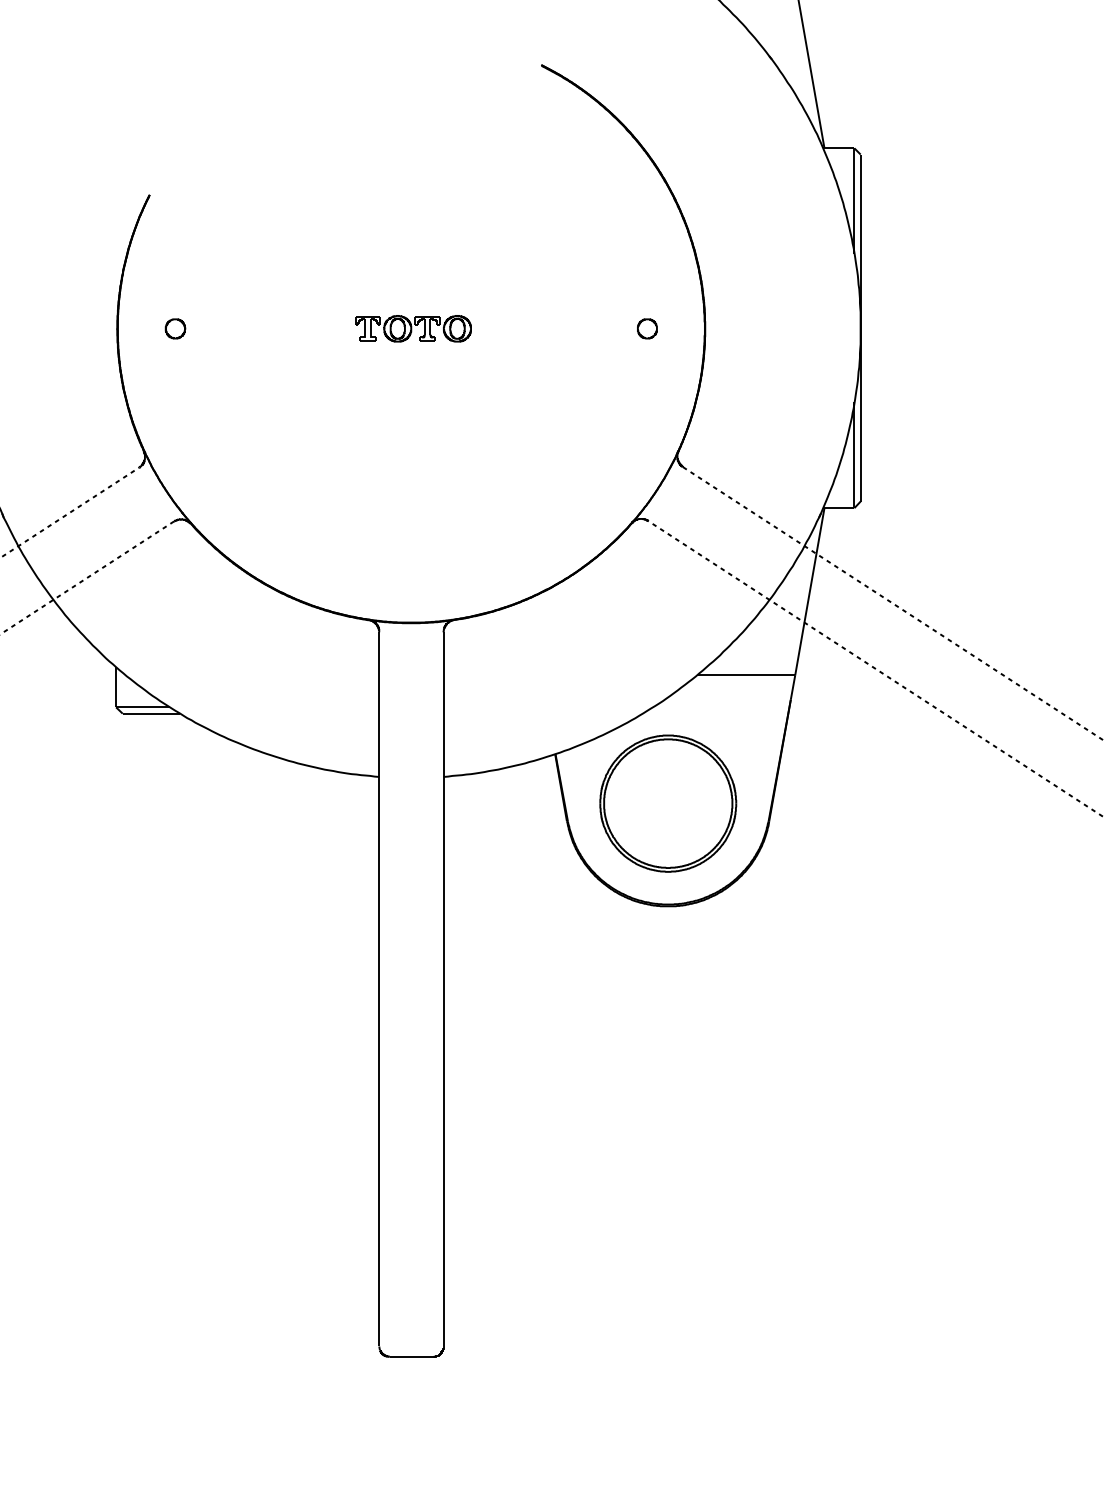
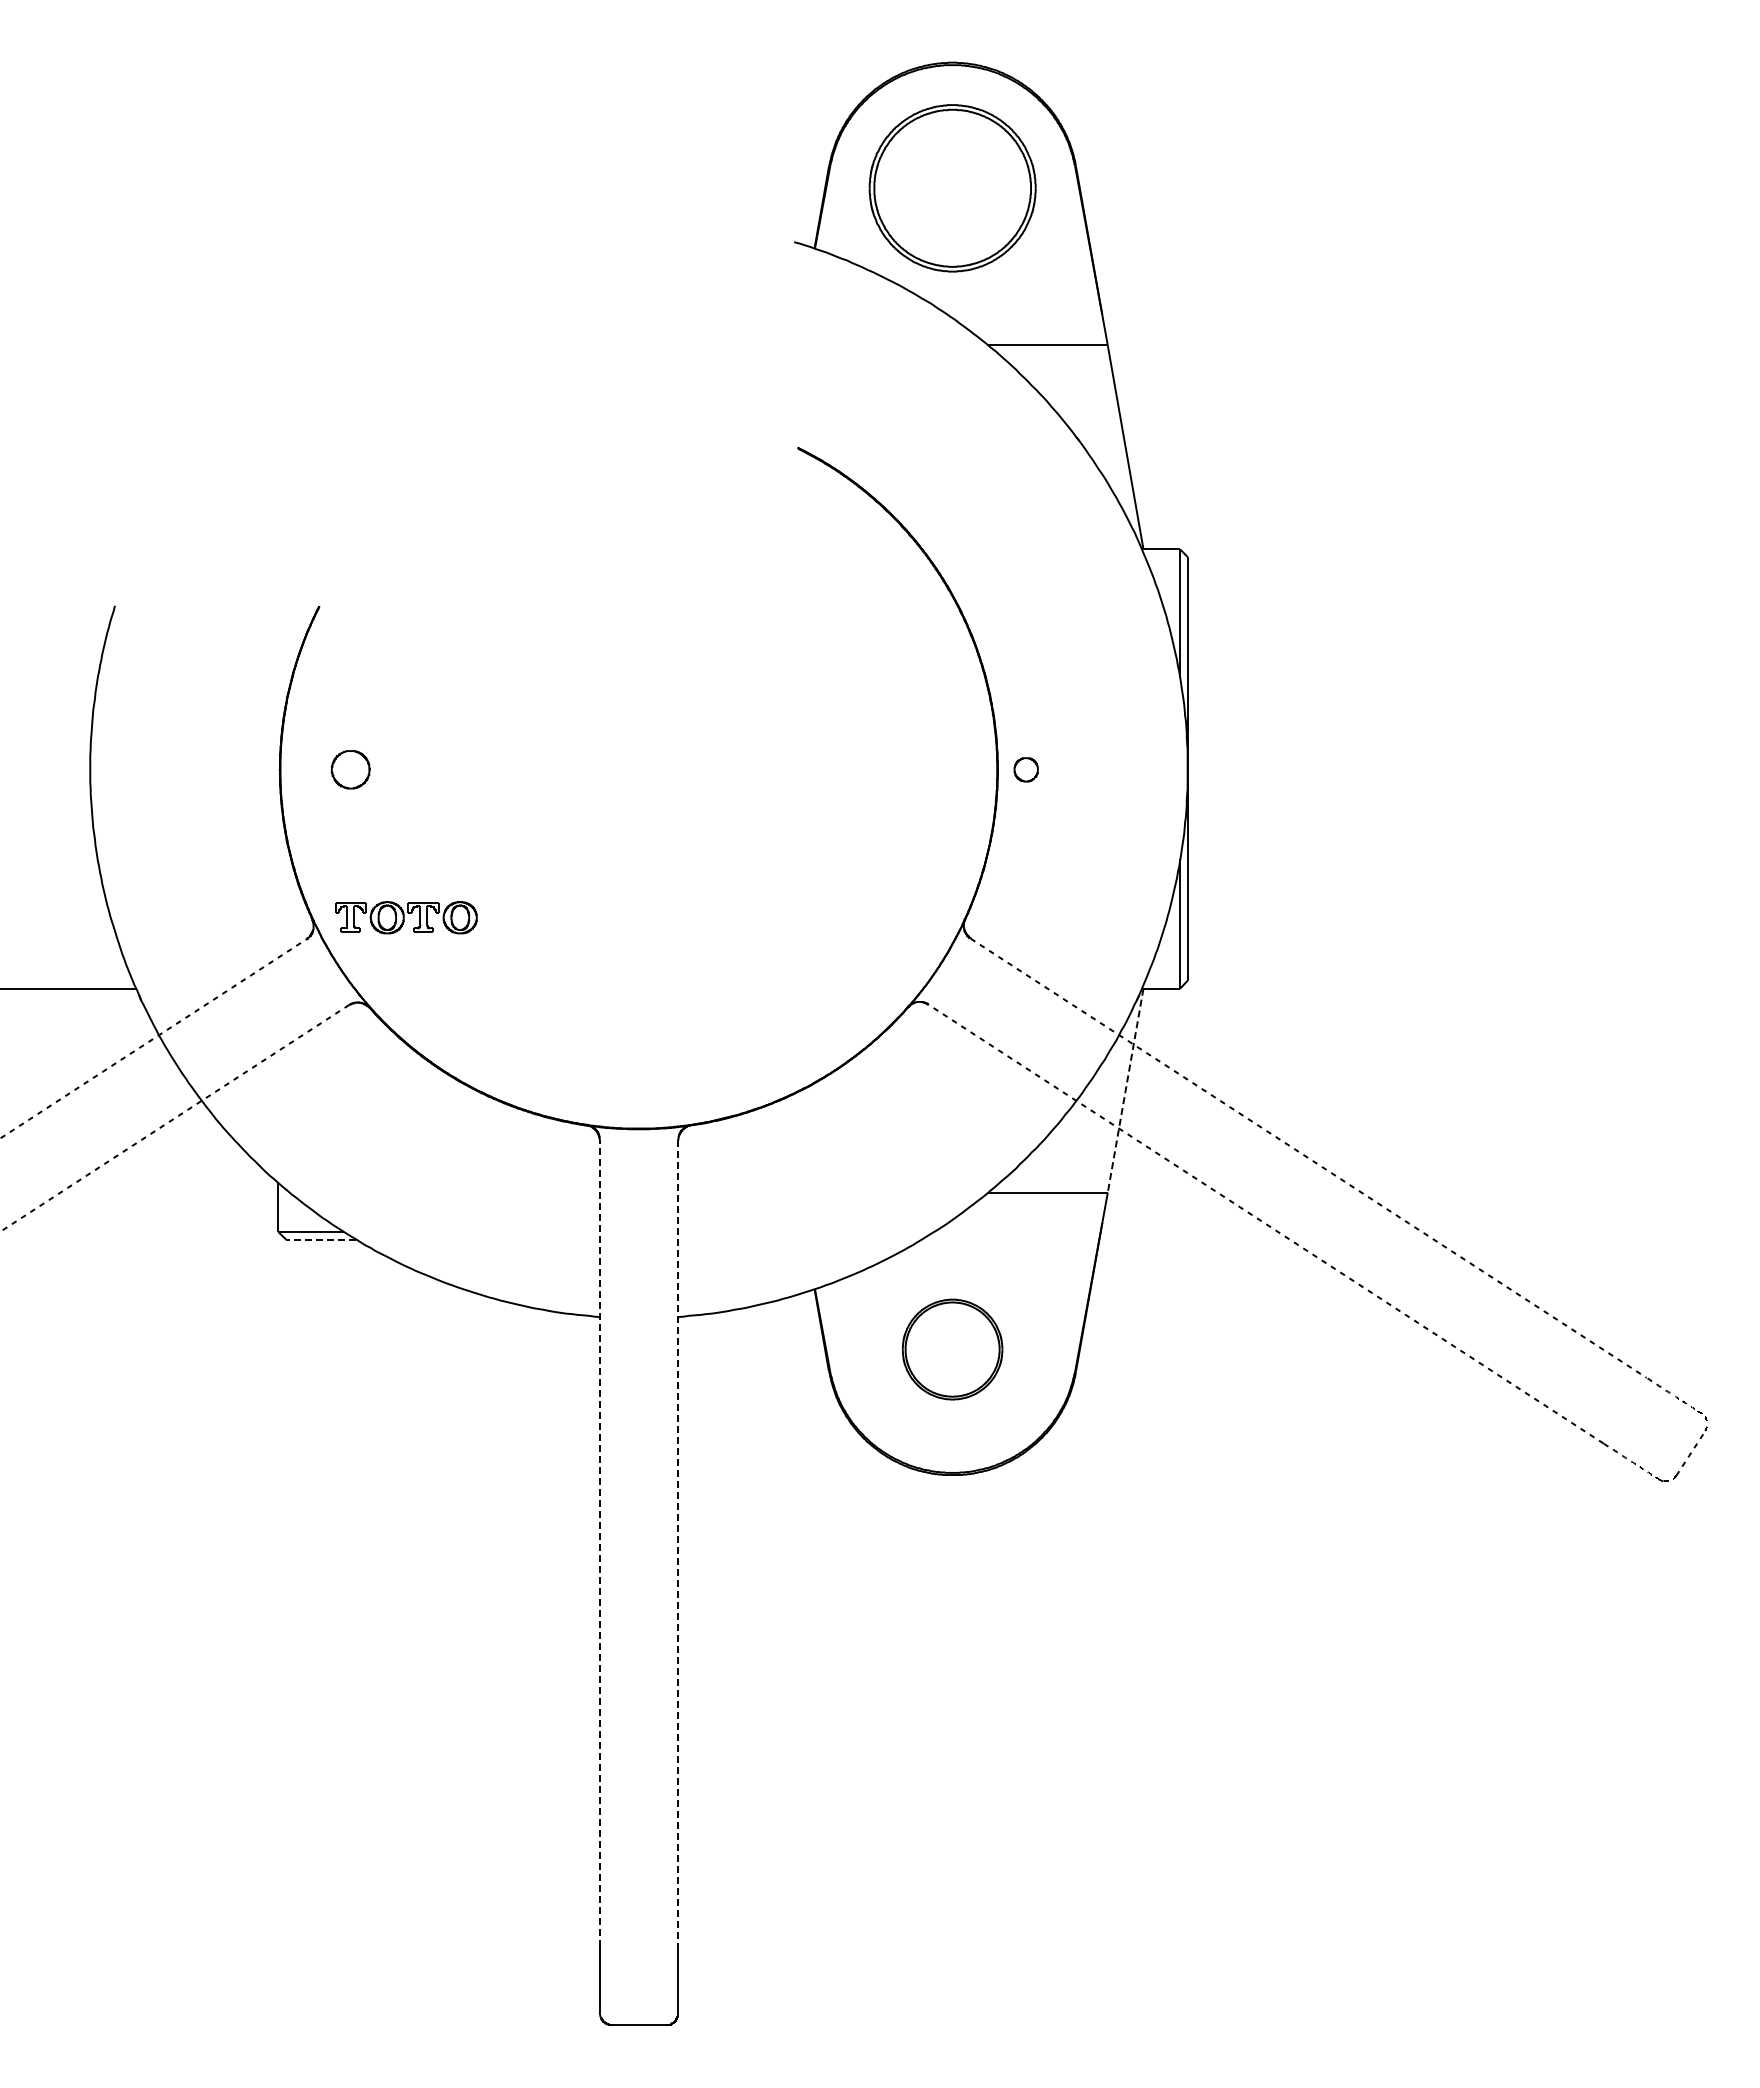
part: (175, 328) -> (350, 769), size x1.6
part: (413, 328) -> (406, 917), moved
part: (646, 328) -> (1025, 769), moved
line: (809, 592) -> (1125, 1091), solid -> dashed
line: (150, 713) -> (320, 1239), solid -> dashed
part: (668, 803) -> (952, 1349), size x0.6
line: (379, 962) -> (599, 1543), solid -> dashed
line: (443, 963) -> (678, 1544), solid -> dashed

